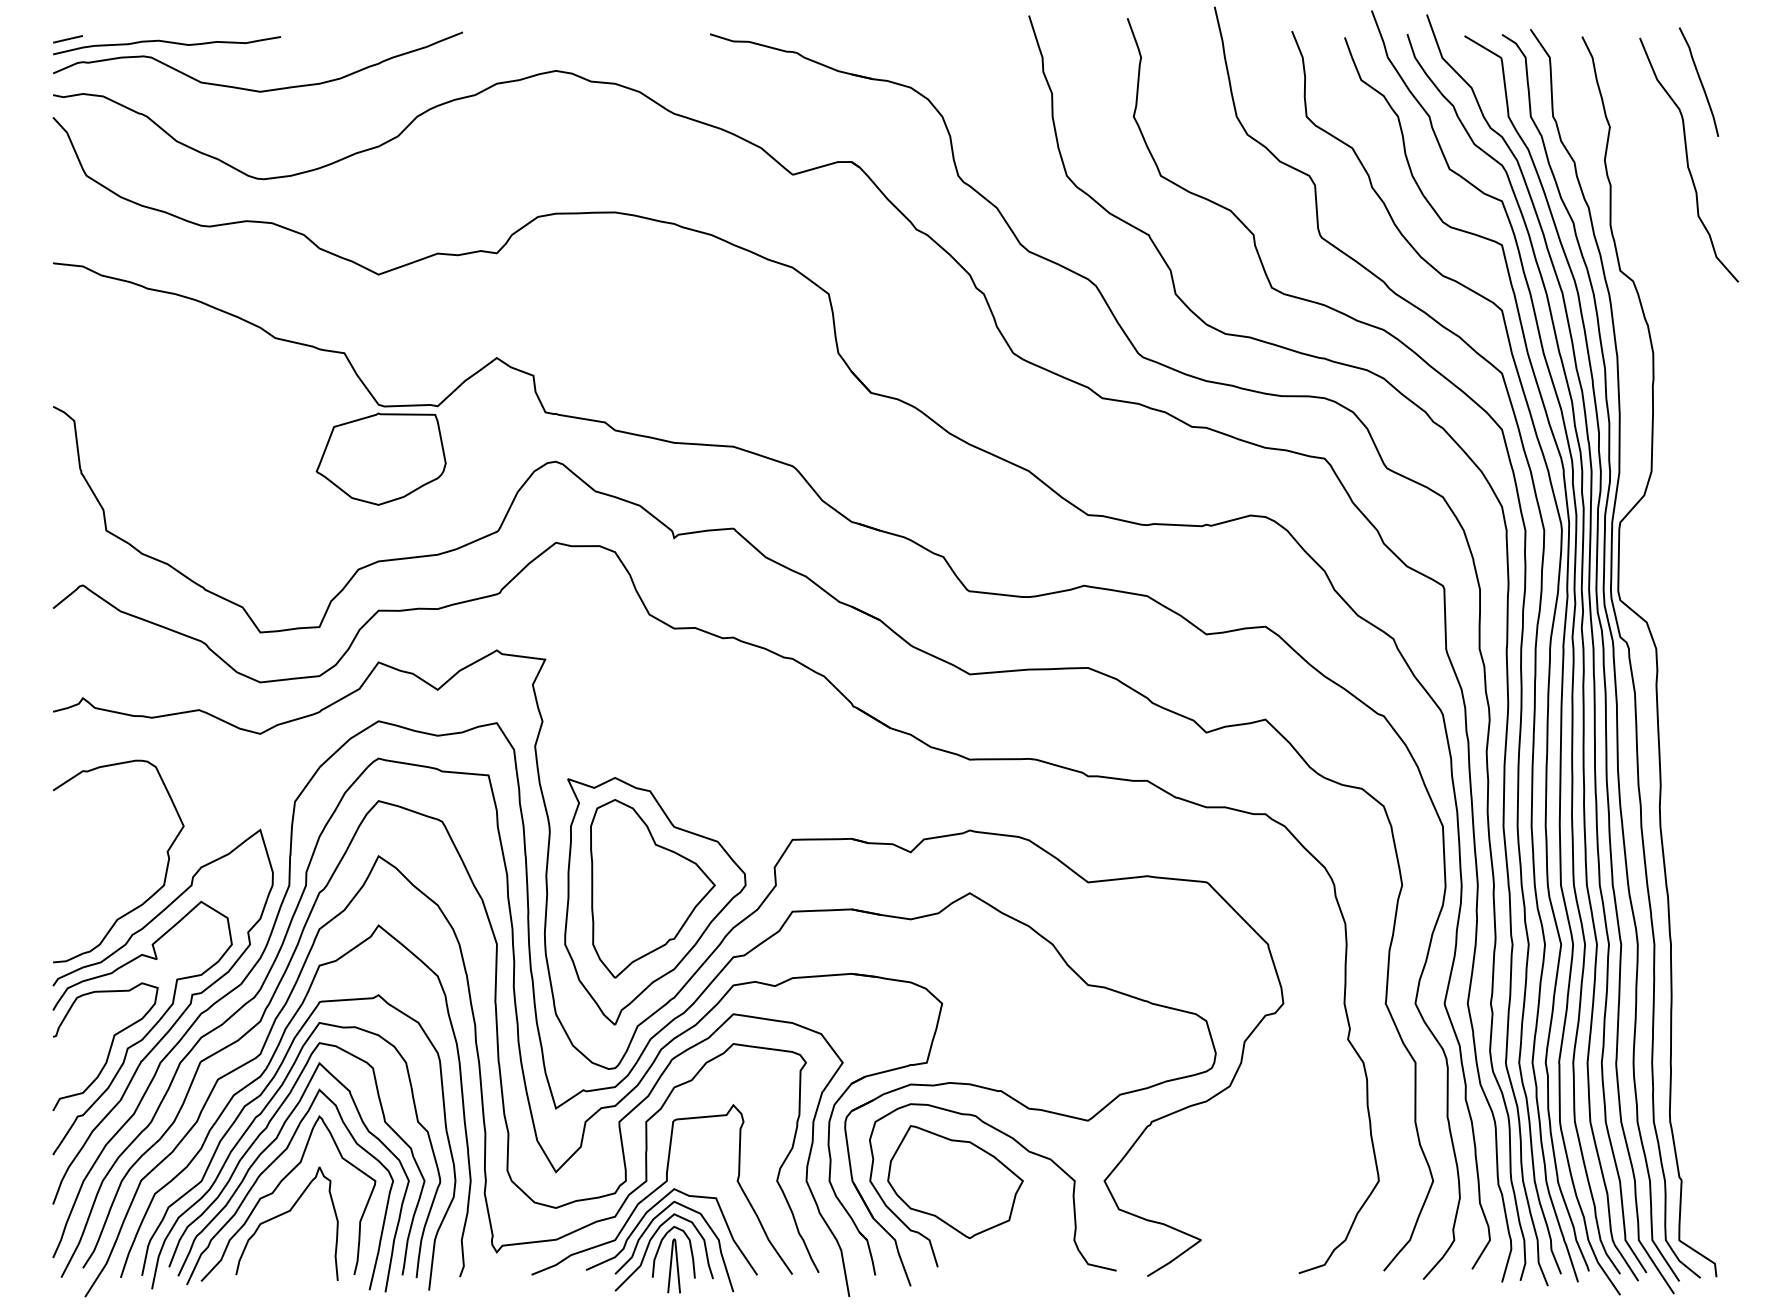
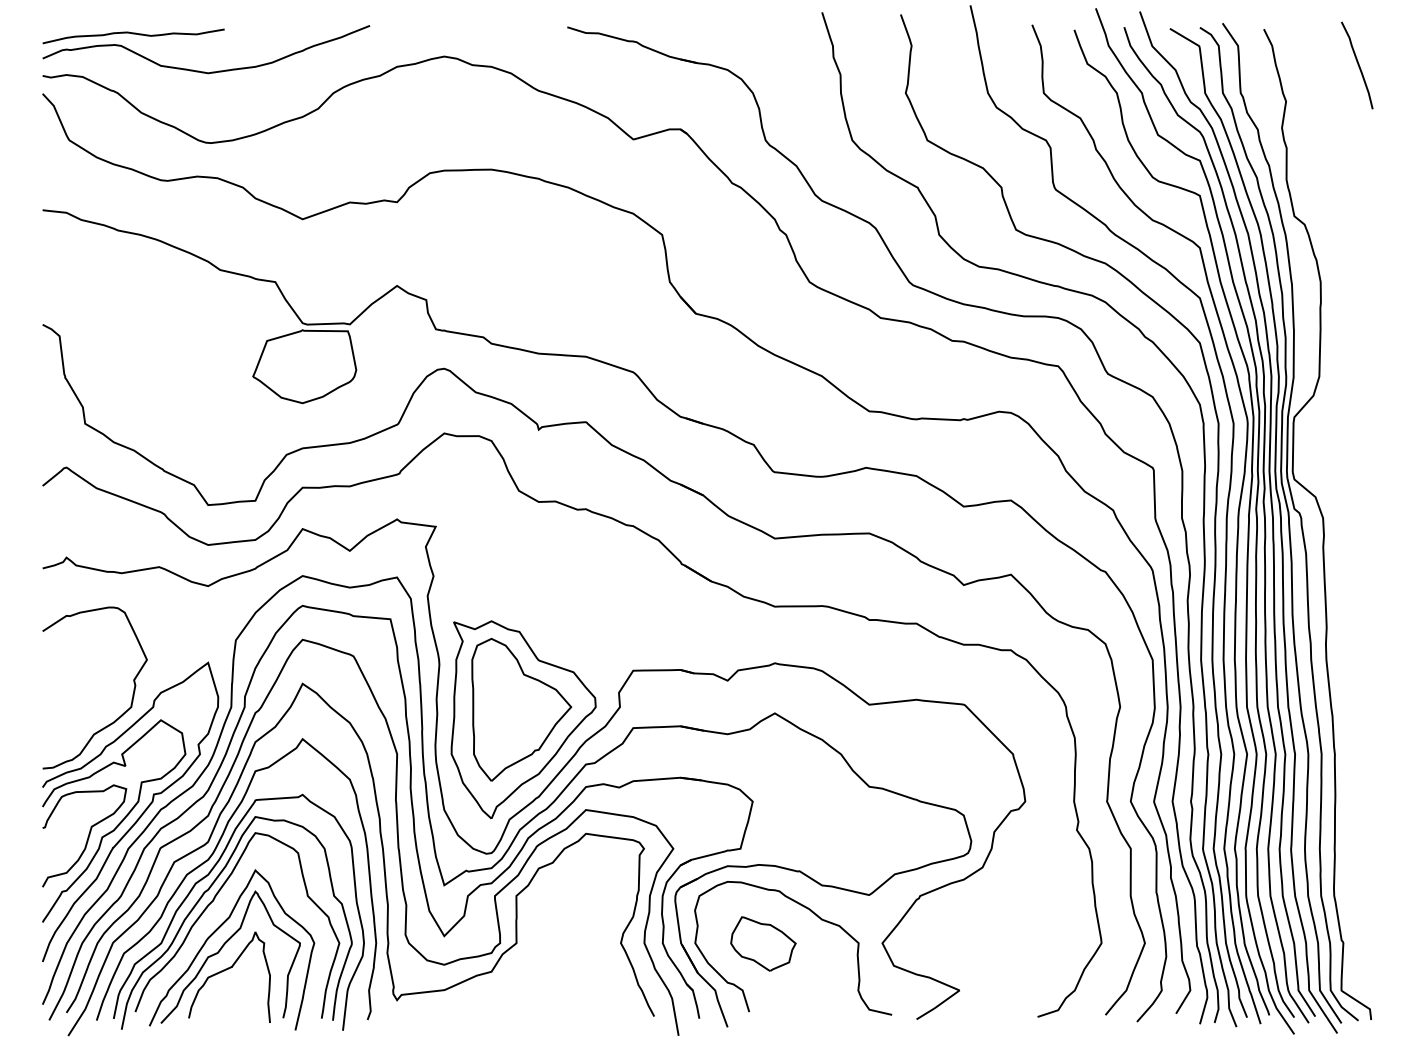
line: (67, 39) -> (54, 31), removed
curve: (1688, 159) -> (1348, 127), removed
curve: (266, 1149) -> (213, 918), removed
part: (955, 1181) -> (763, 943), size x0.6
part: (661, 1198) -> (528, 957), removed

